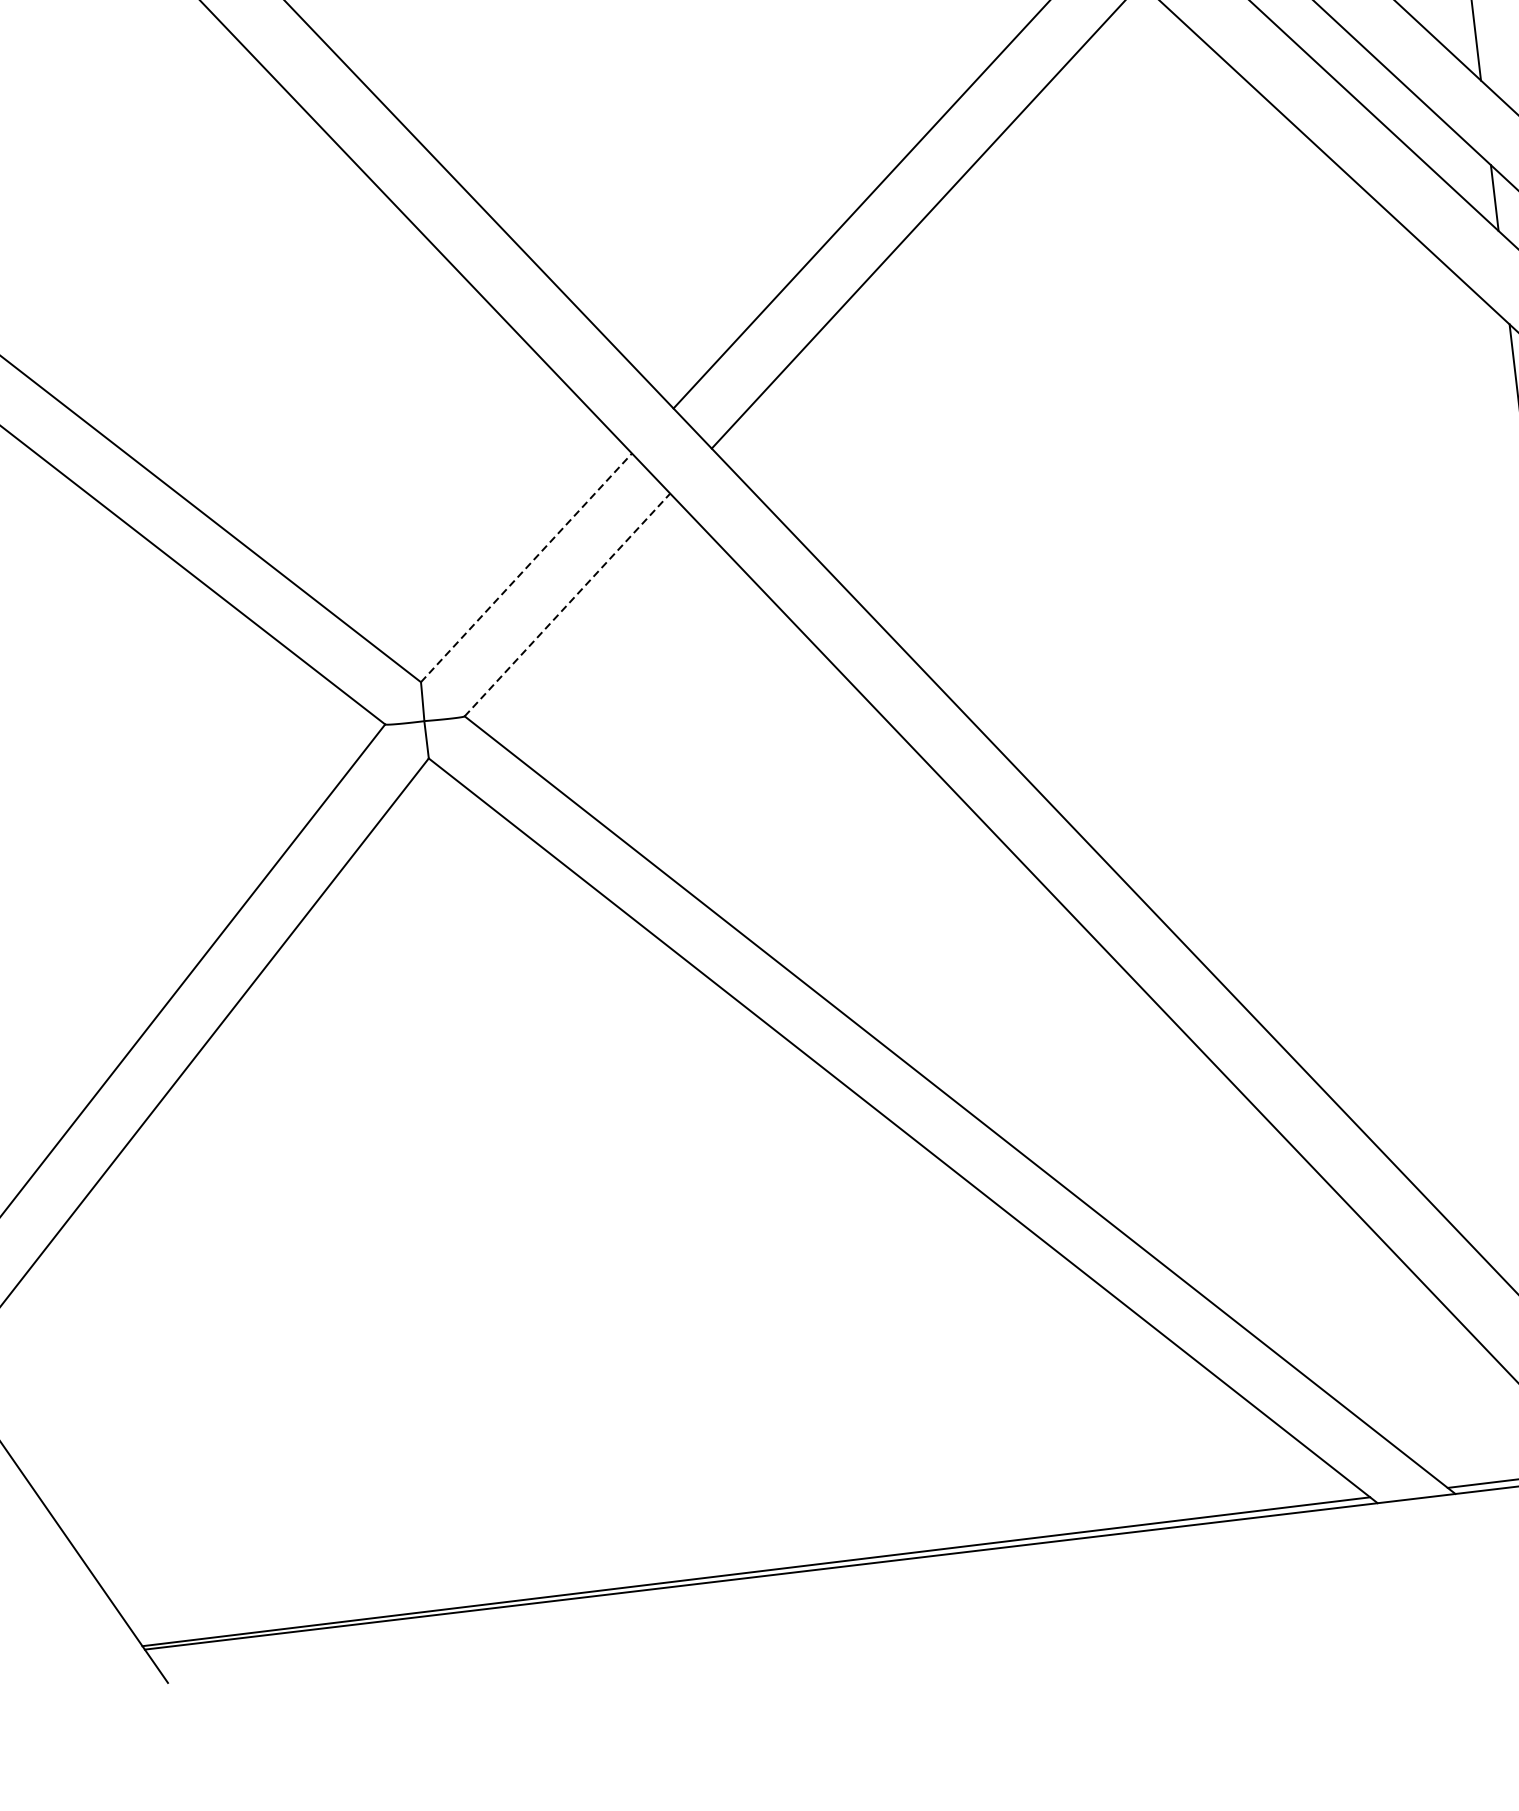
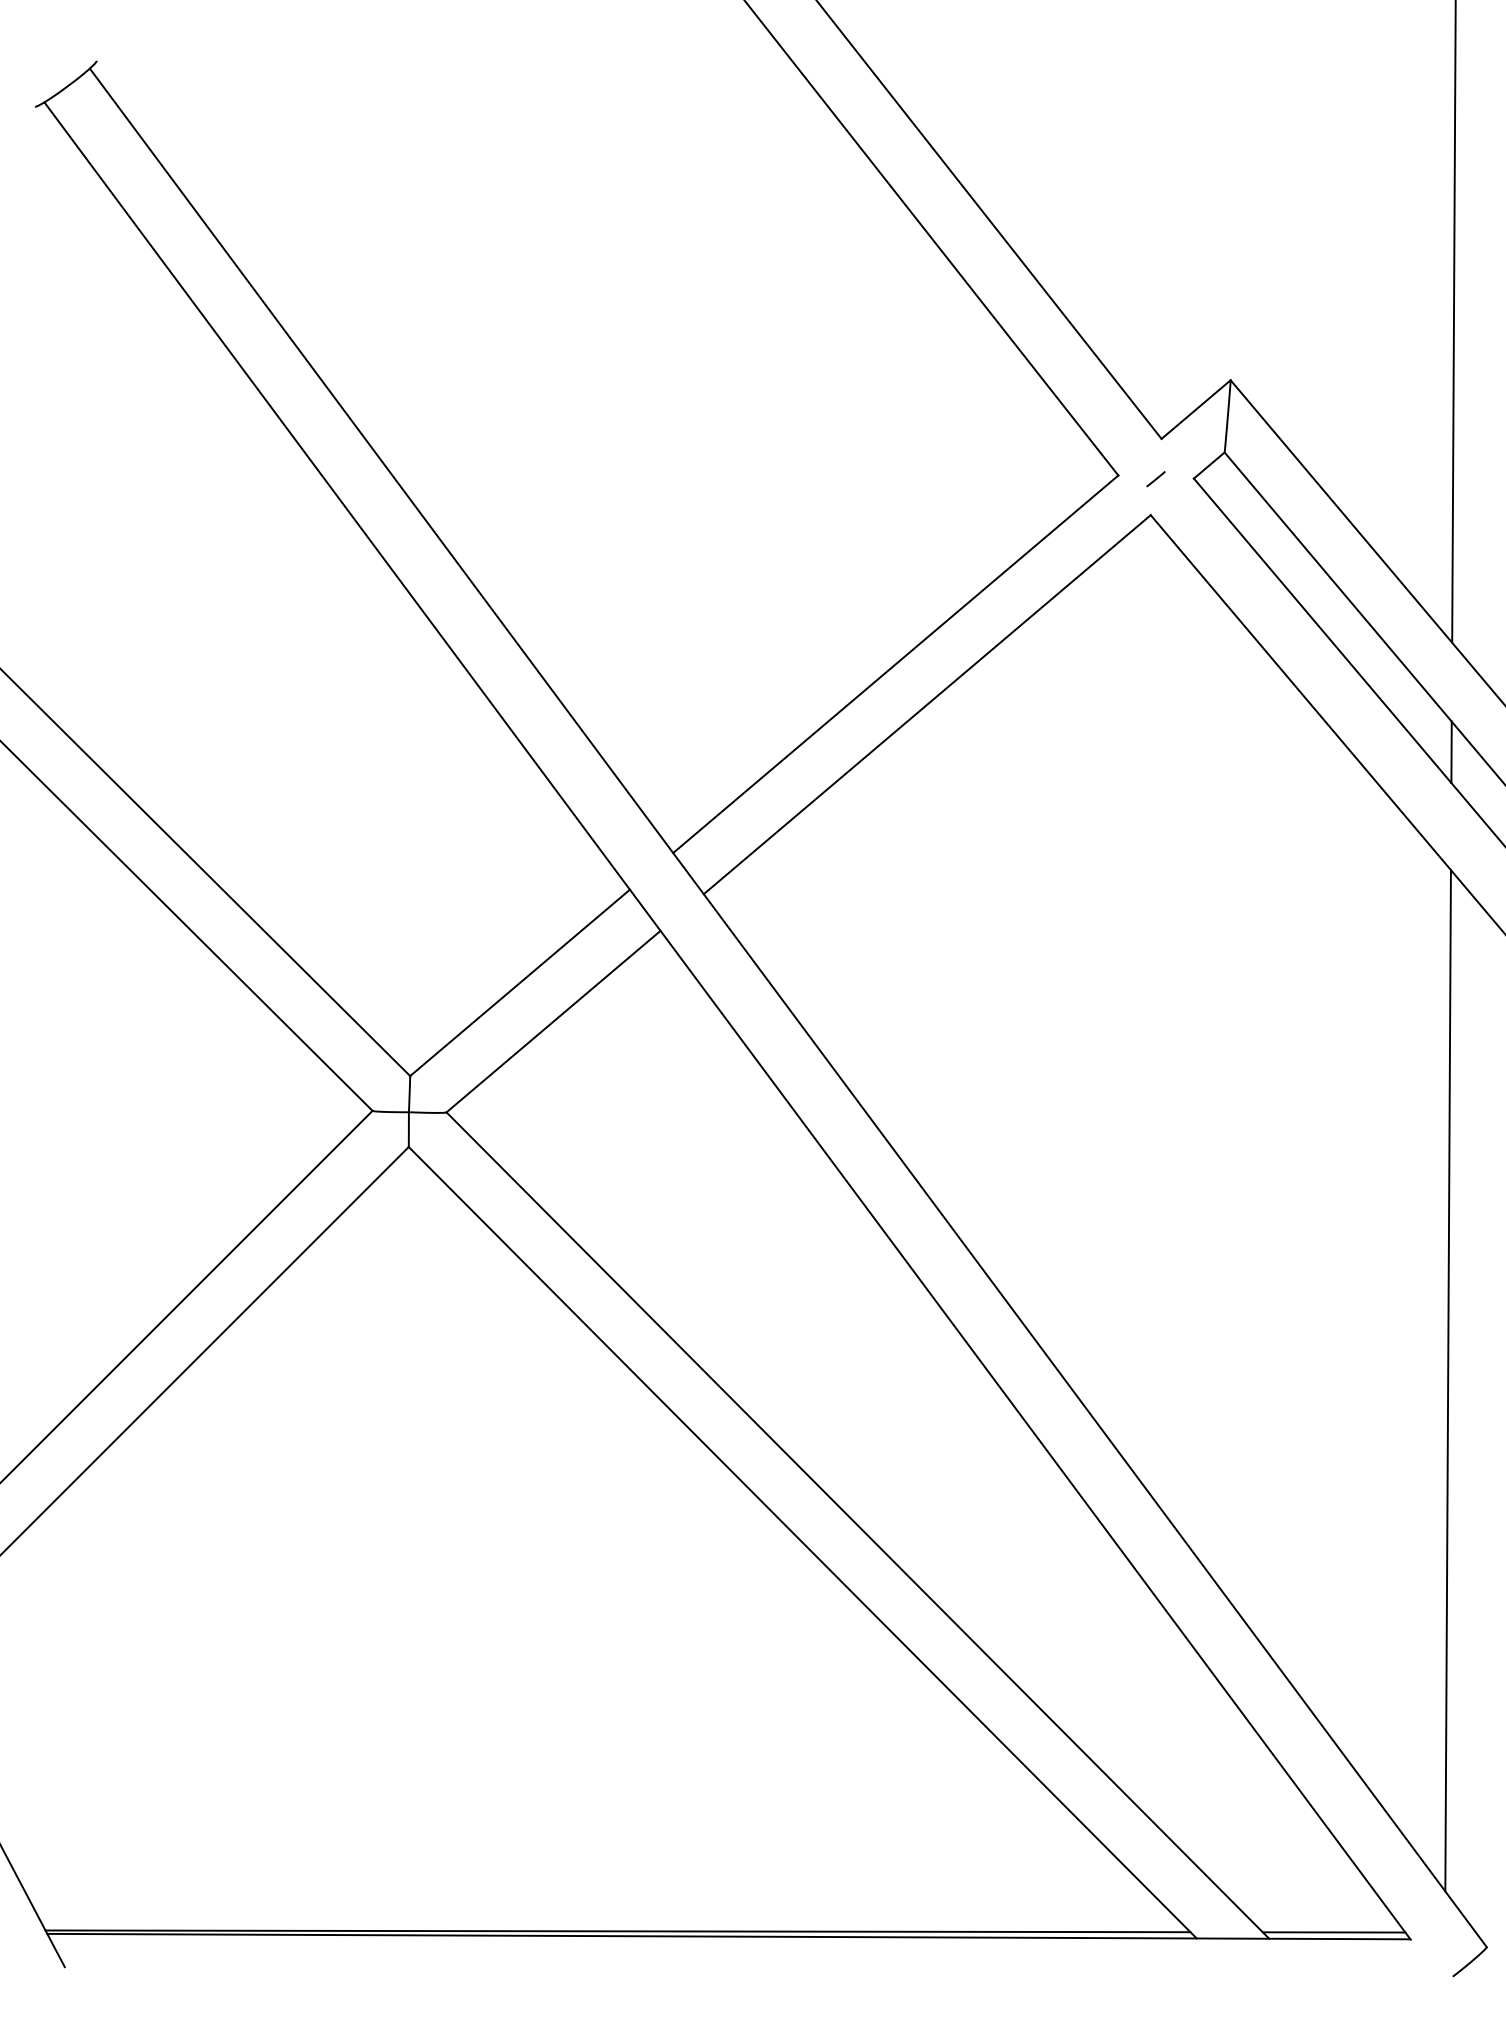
line: (526, 567) -> (520, 982), dashed -> solid
line: (567, 604) -> (553, 1021), dashed -> solid

